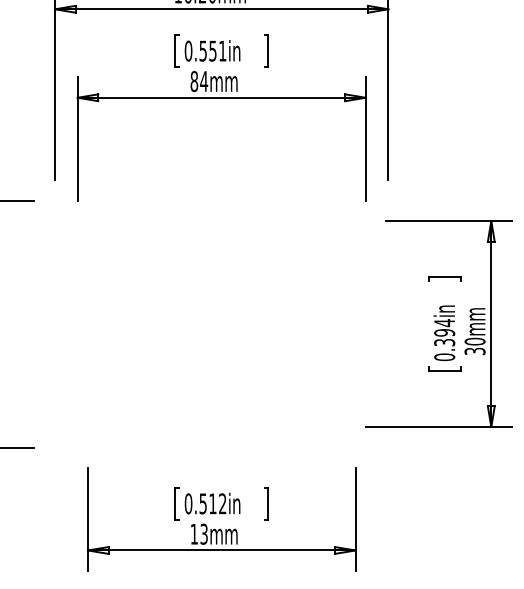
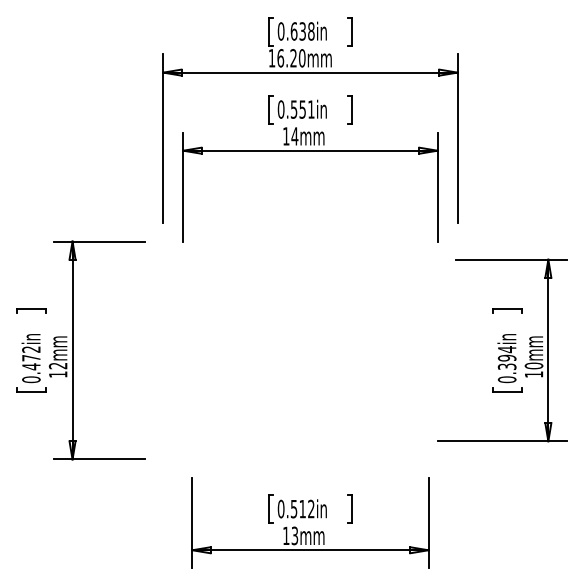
text: (194, 81) -> (286, 136), 84mm -> 14mm
text: (474, 351) -> (533, 374), 30mm -> 10mm

